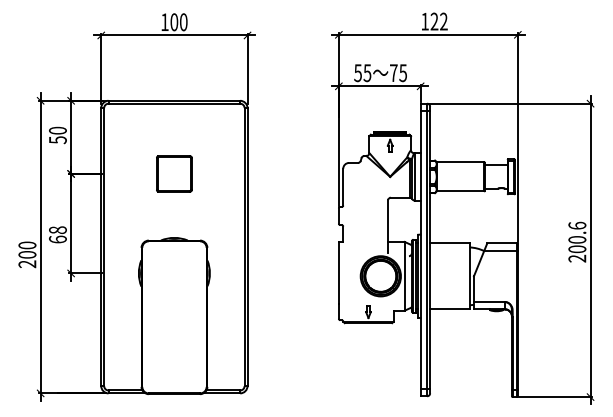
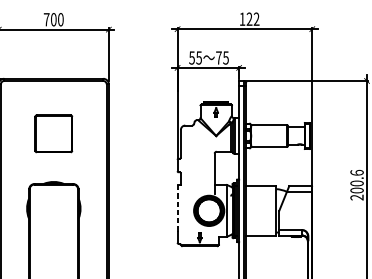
text: (164, 21) -> (46, 19), 100 -> 700
part: (174, 173) -> (53, 133), size x1.4
line: (338, 272) -> (177, 208), solid -> dashed

